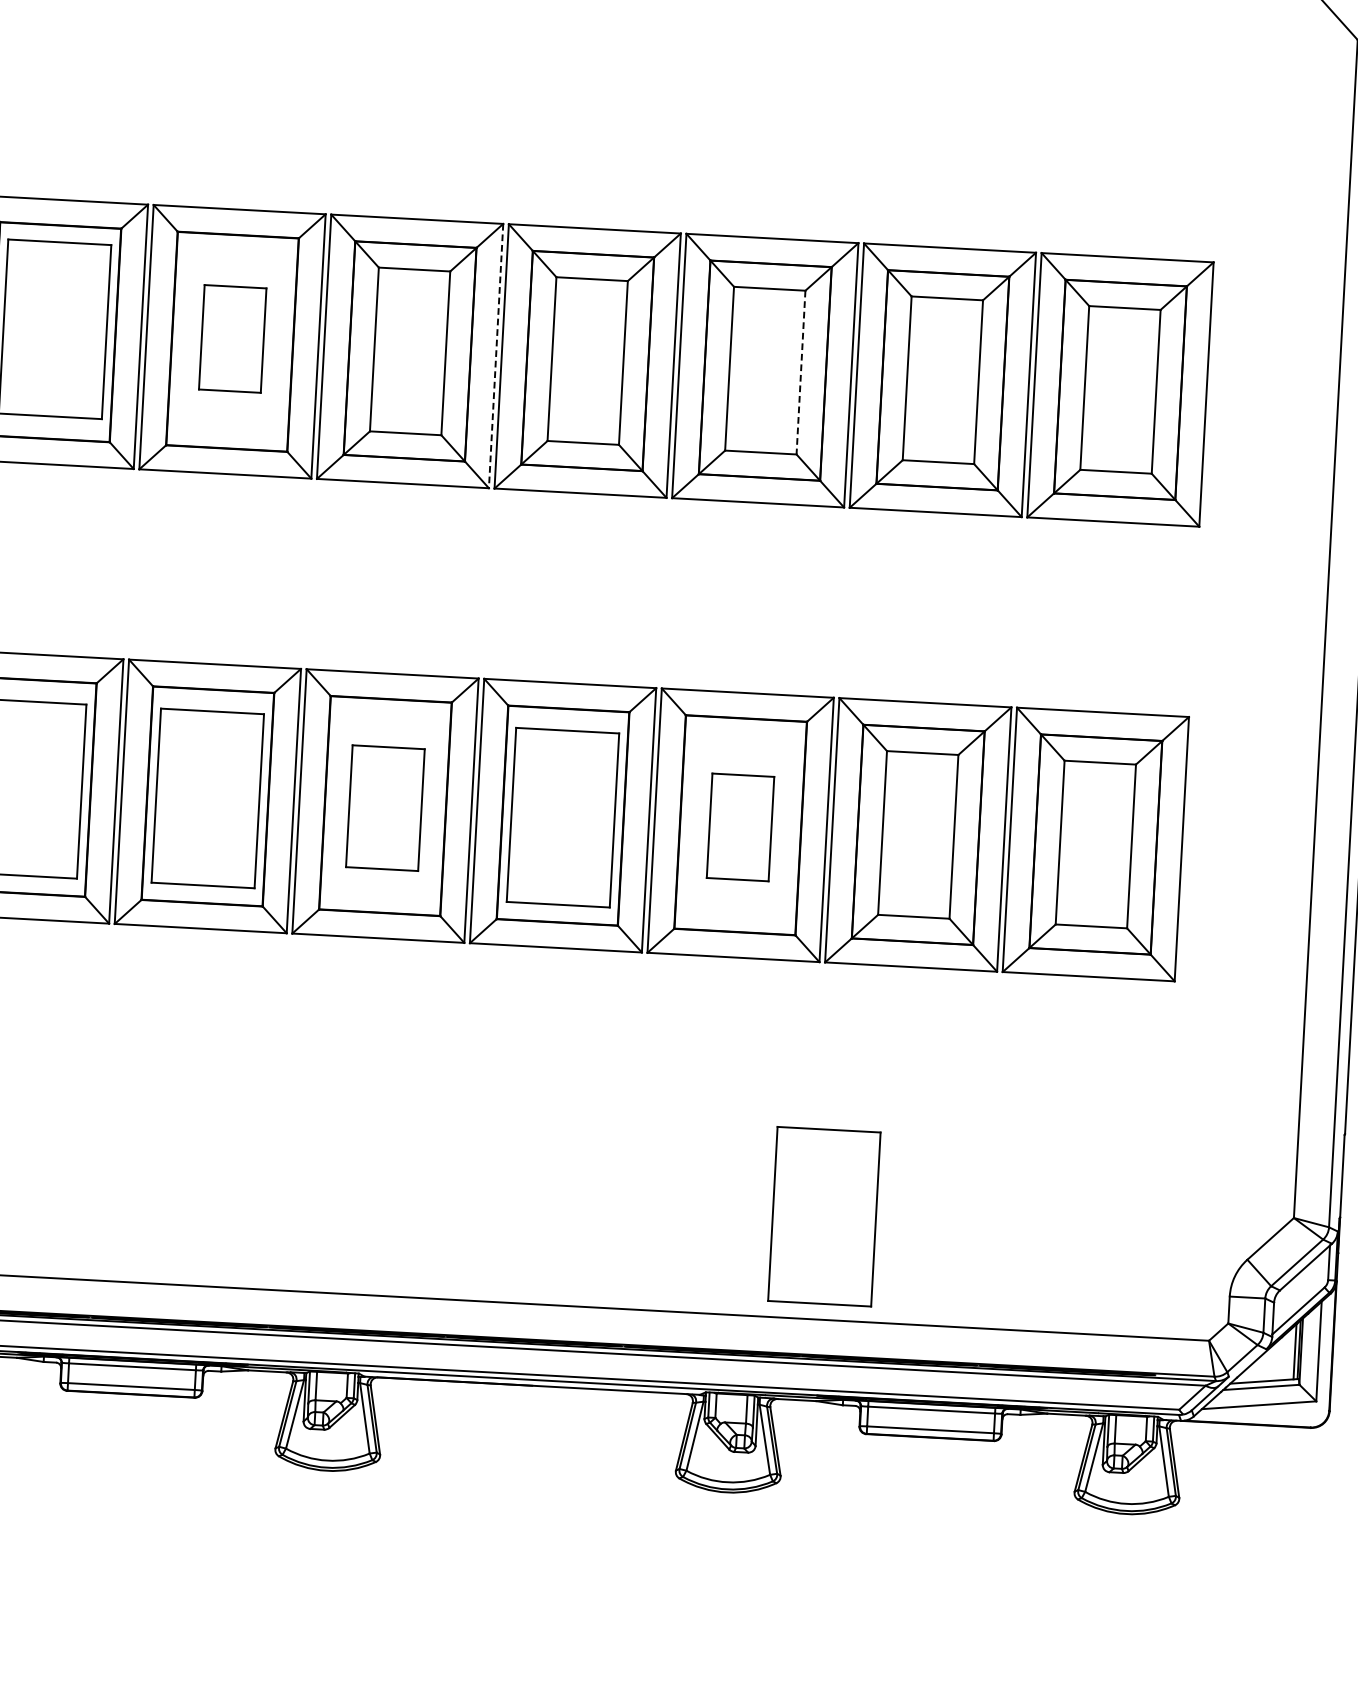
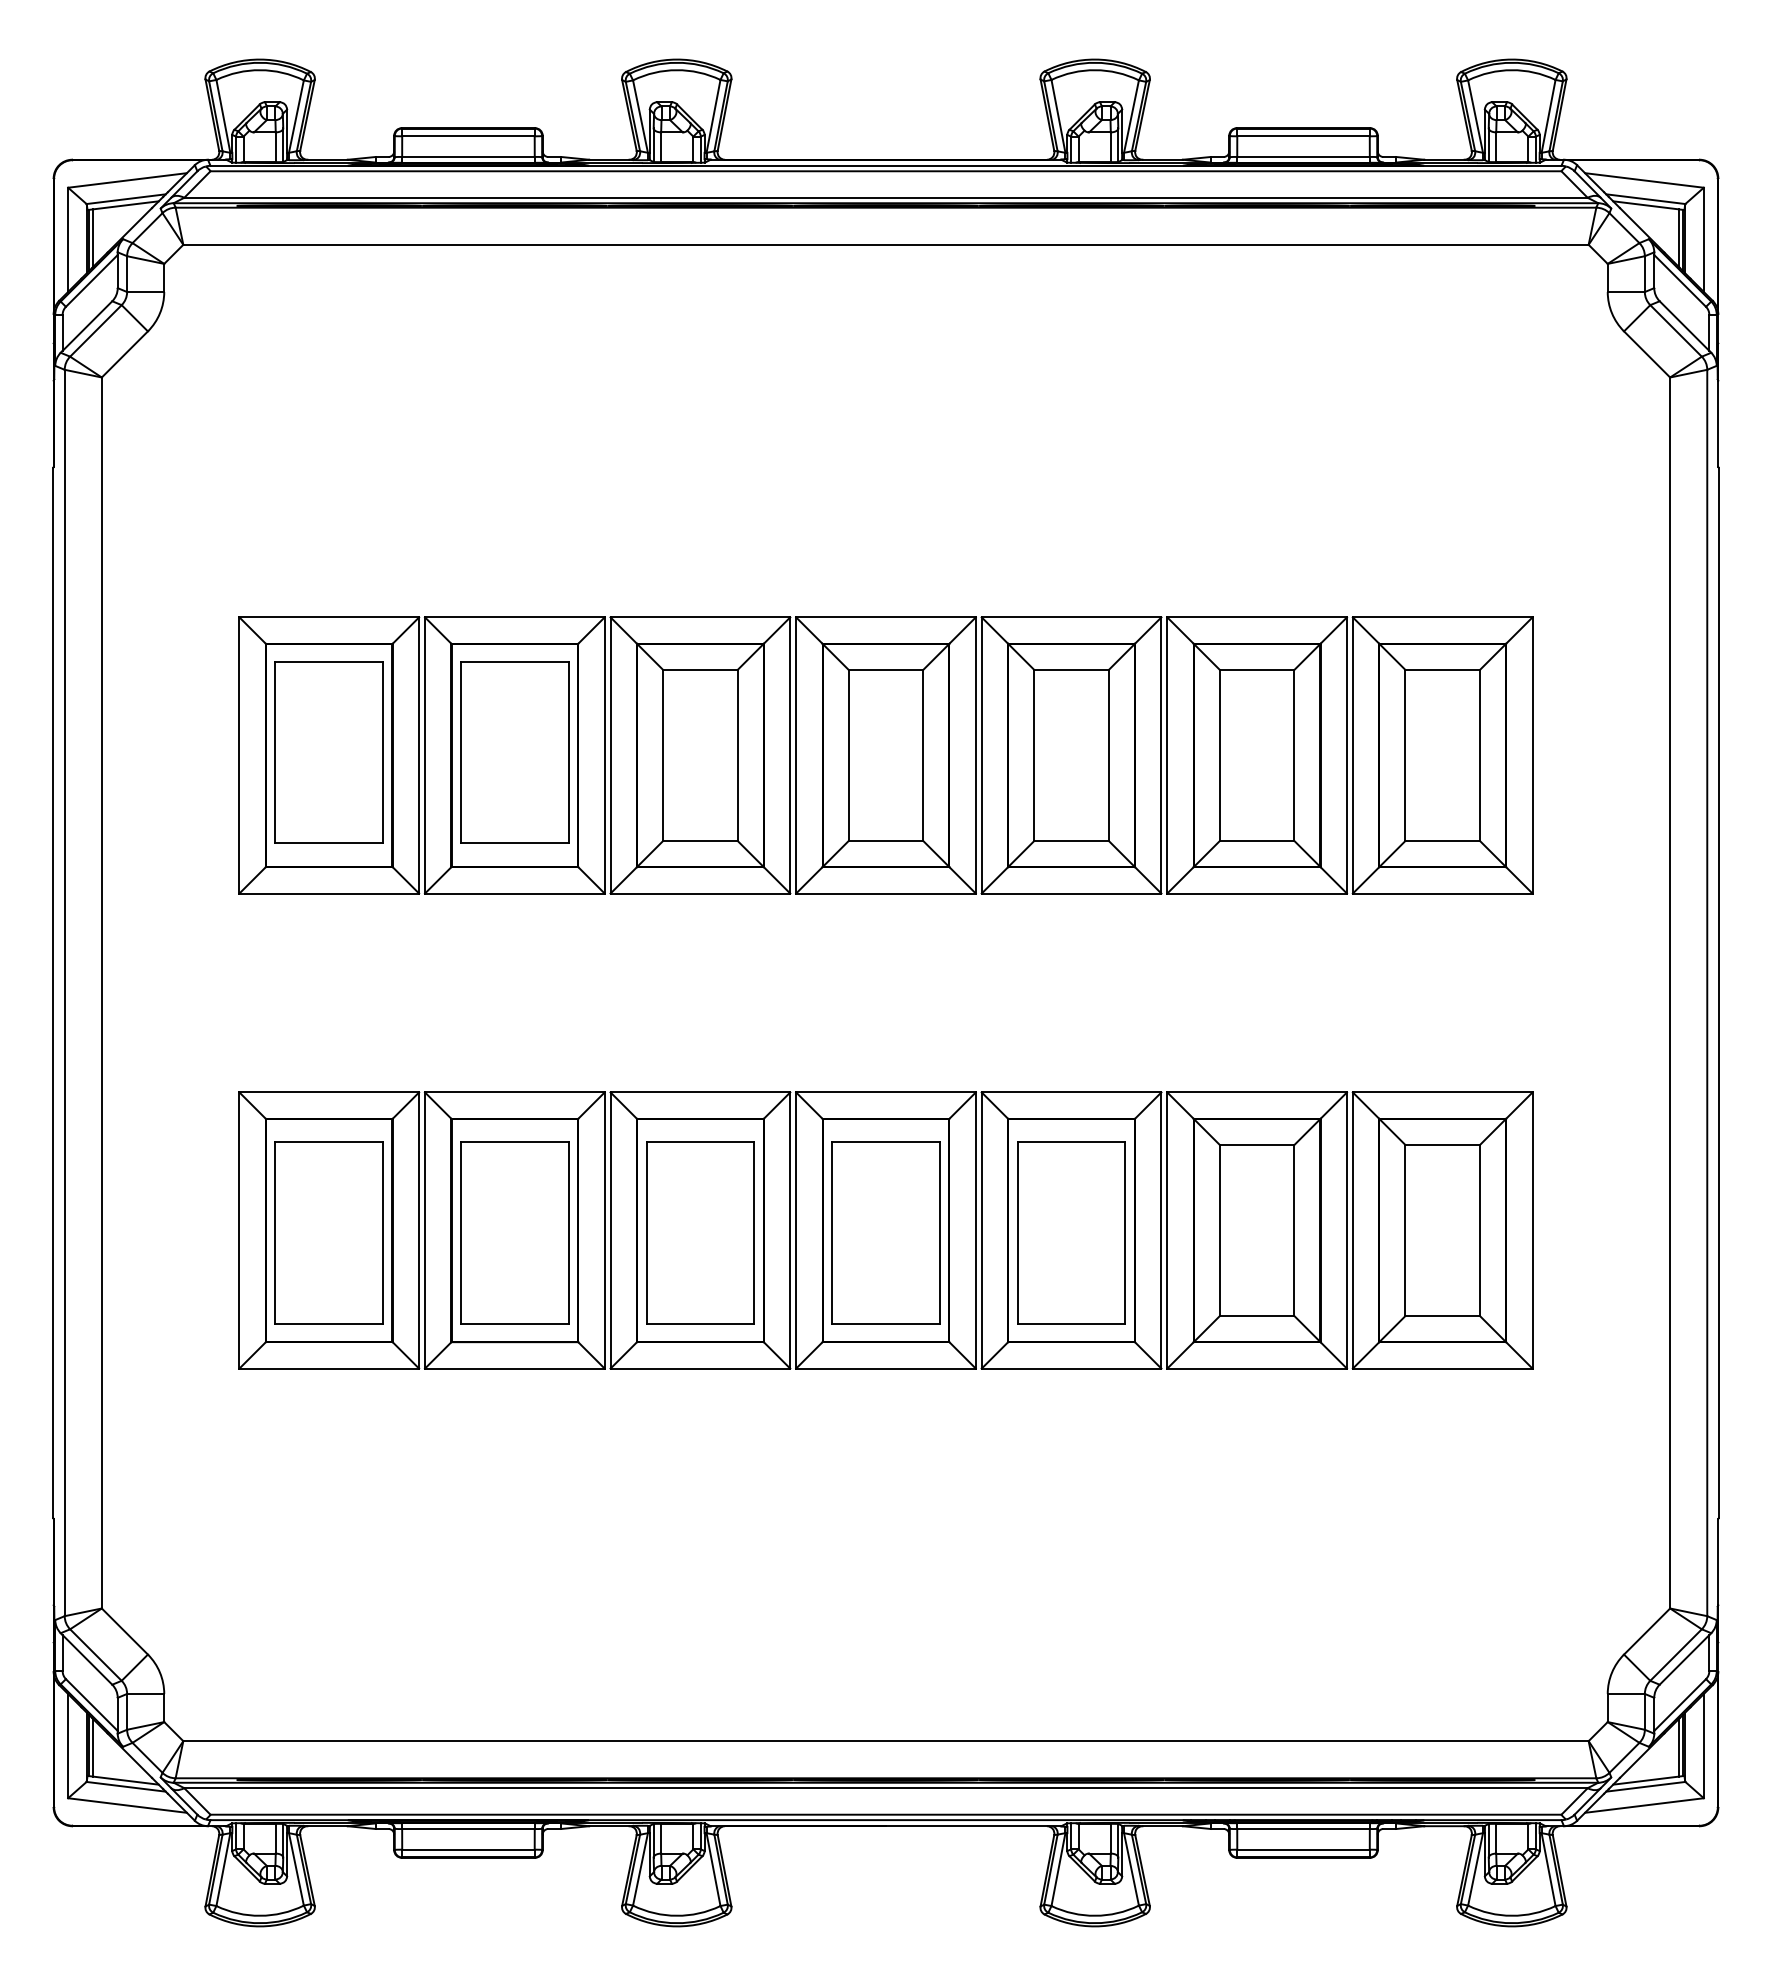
part: (232, 338) -> (514, 752), size x1.67
line: (496, 356) -> (790, 755), dashed -> solid
line: (800, 372) -> (1108, 755), dashed -> solid
part: (385, 807) -> (700, 1232), size x1.43
part: (740, 827) -> (1071, 1232), size x1.67
part: (824, 1216) -> (1180, 1633), removed

